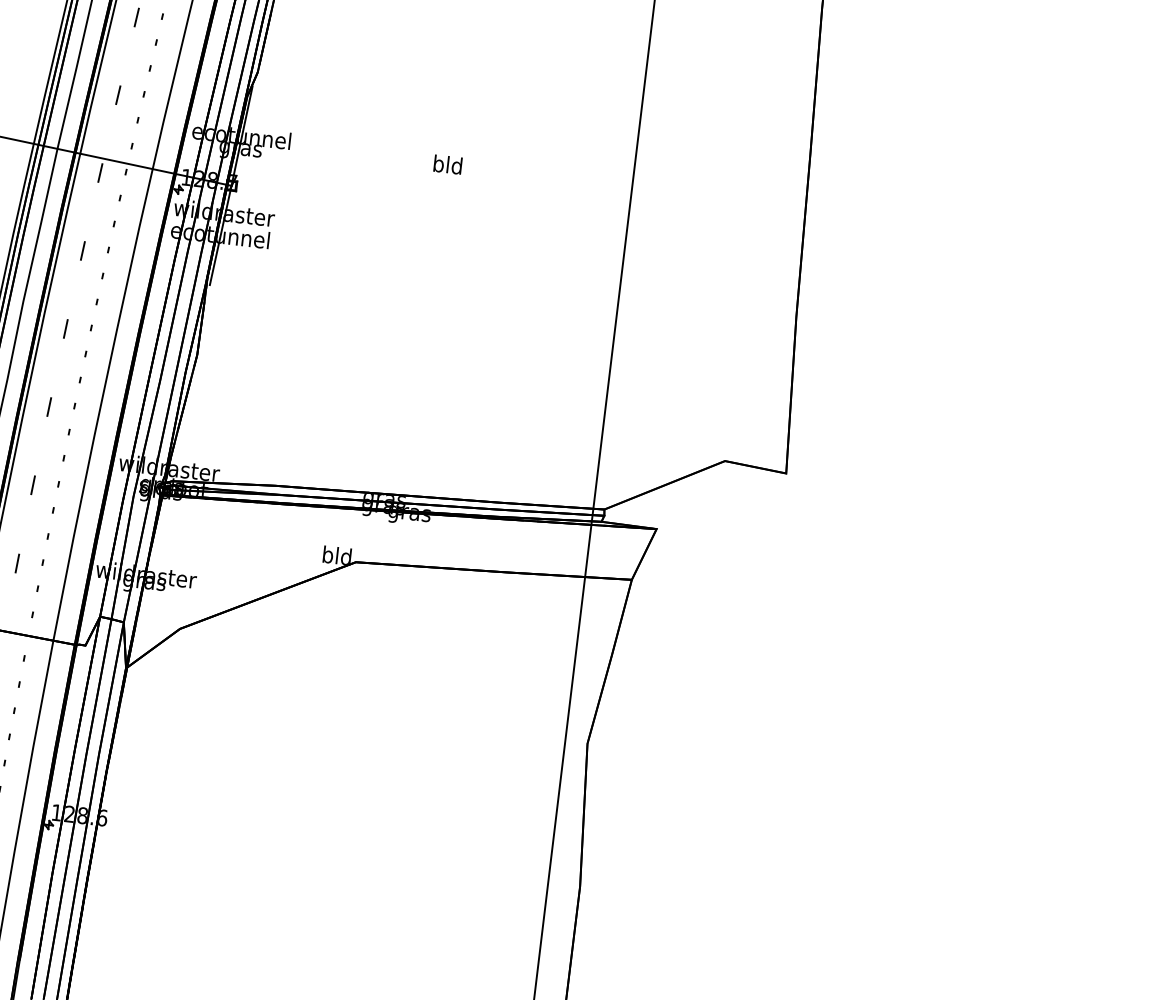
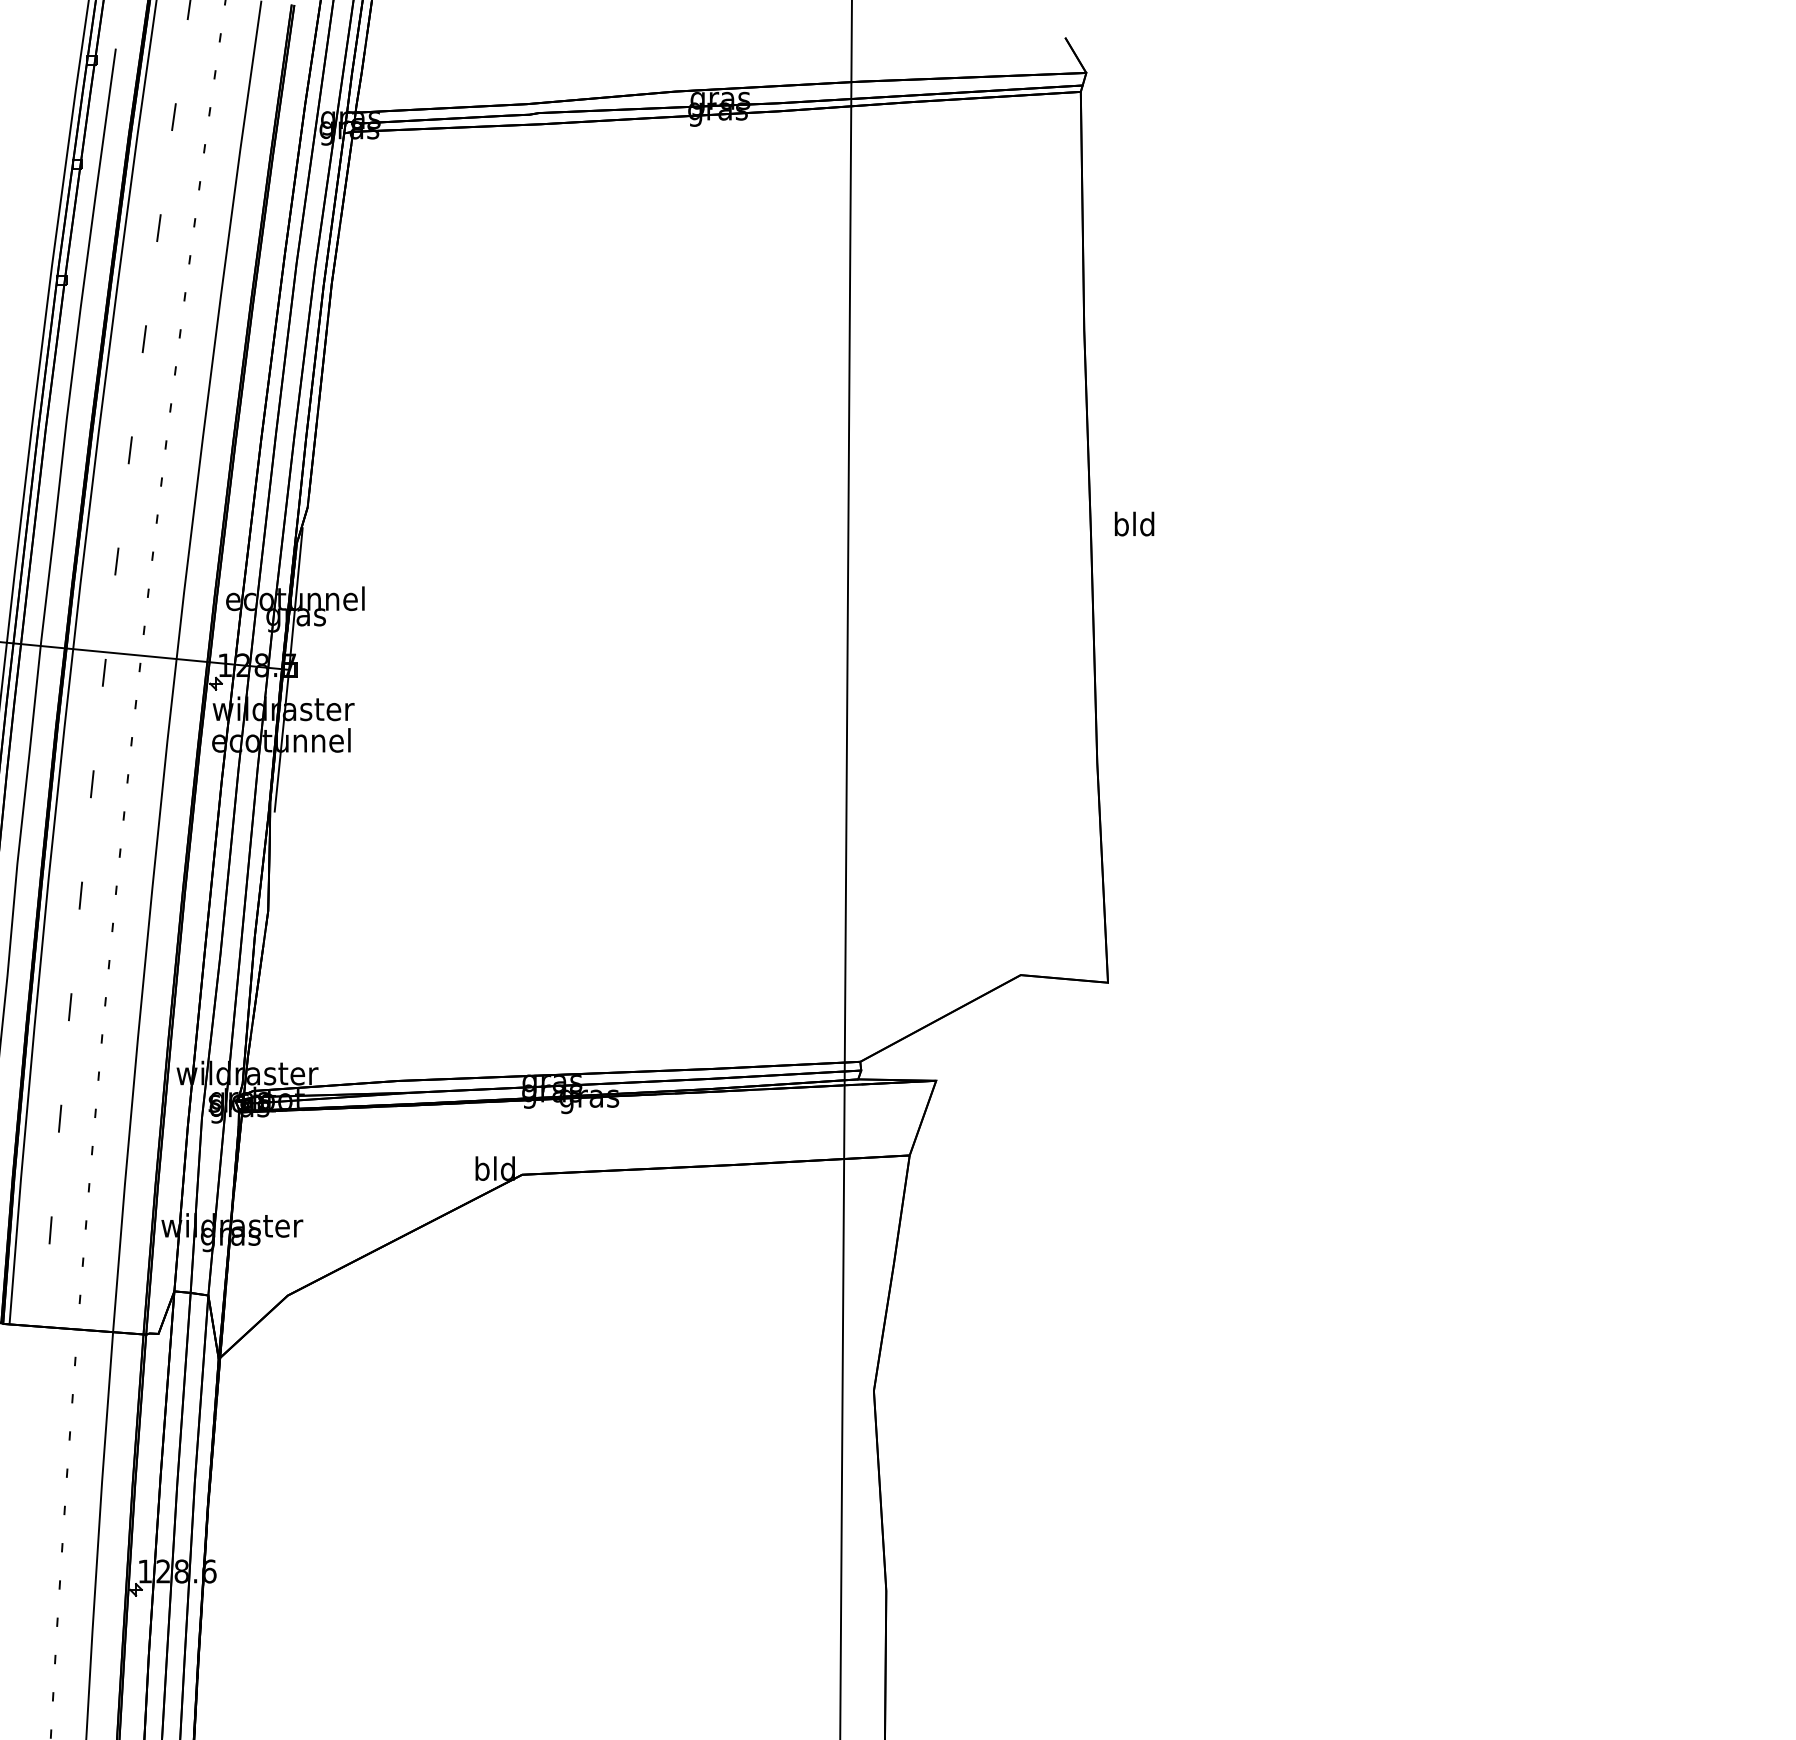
text: (448, 164) -> (1134, 523), moved

